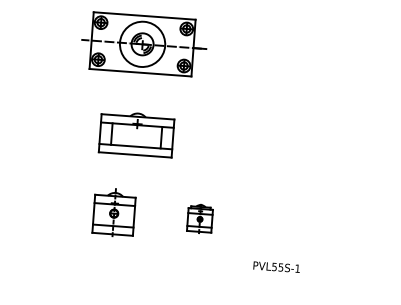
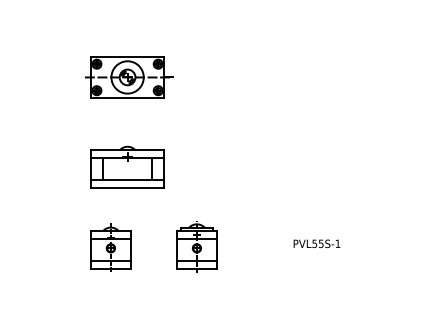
part: (145, 44) -> (129, 77), size x0.71
part: (199, 218) -> (196, 246), size x1.67
text: (276, 266) -> (316, 243), moved

